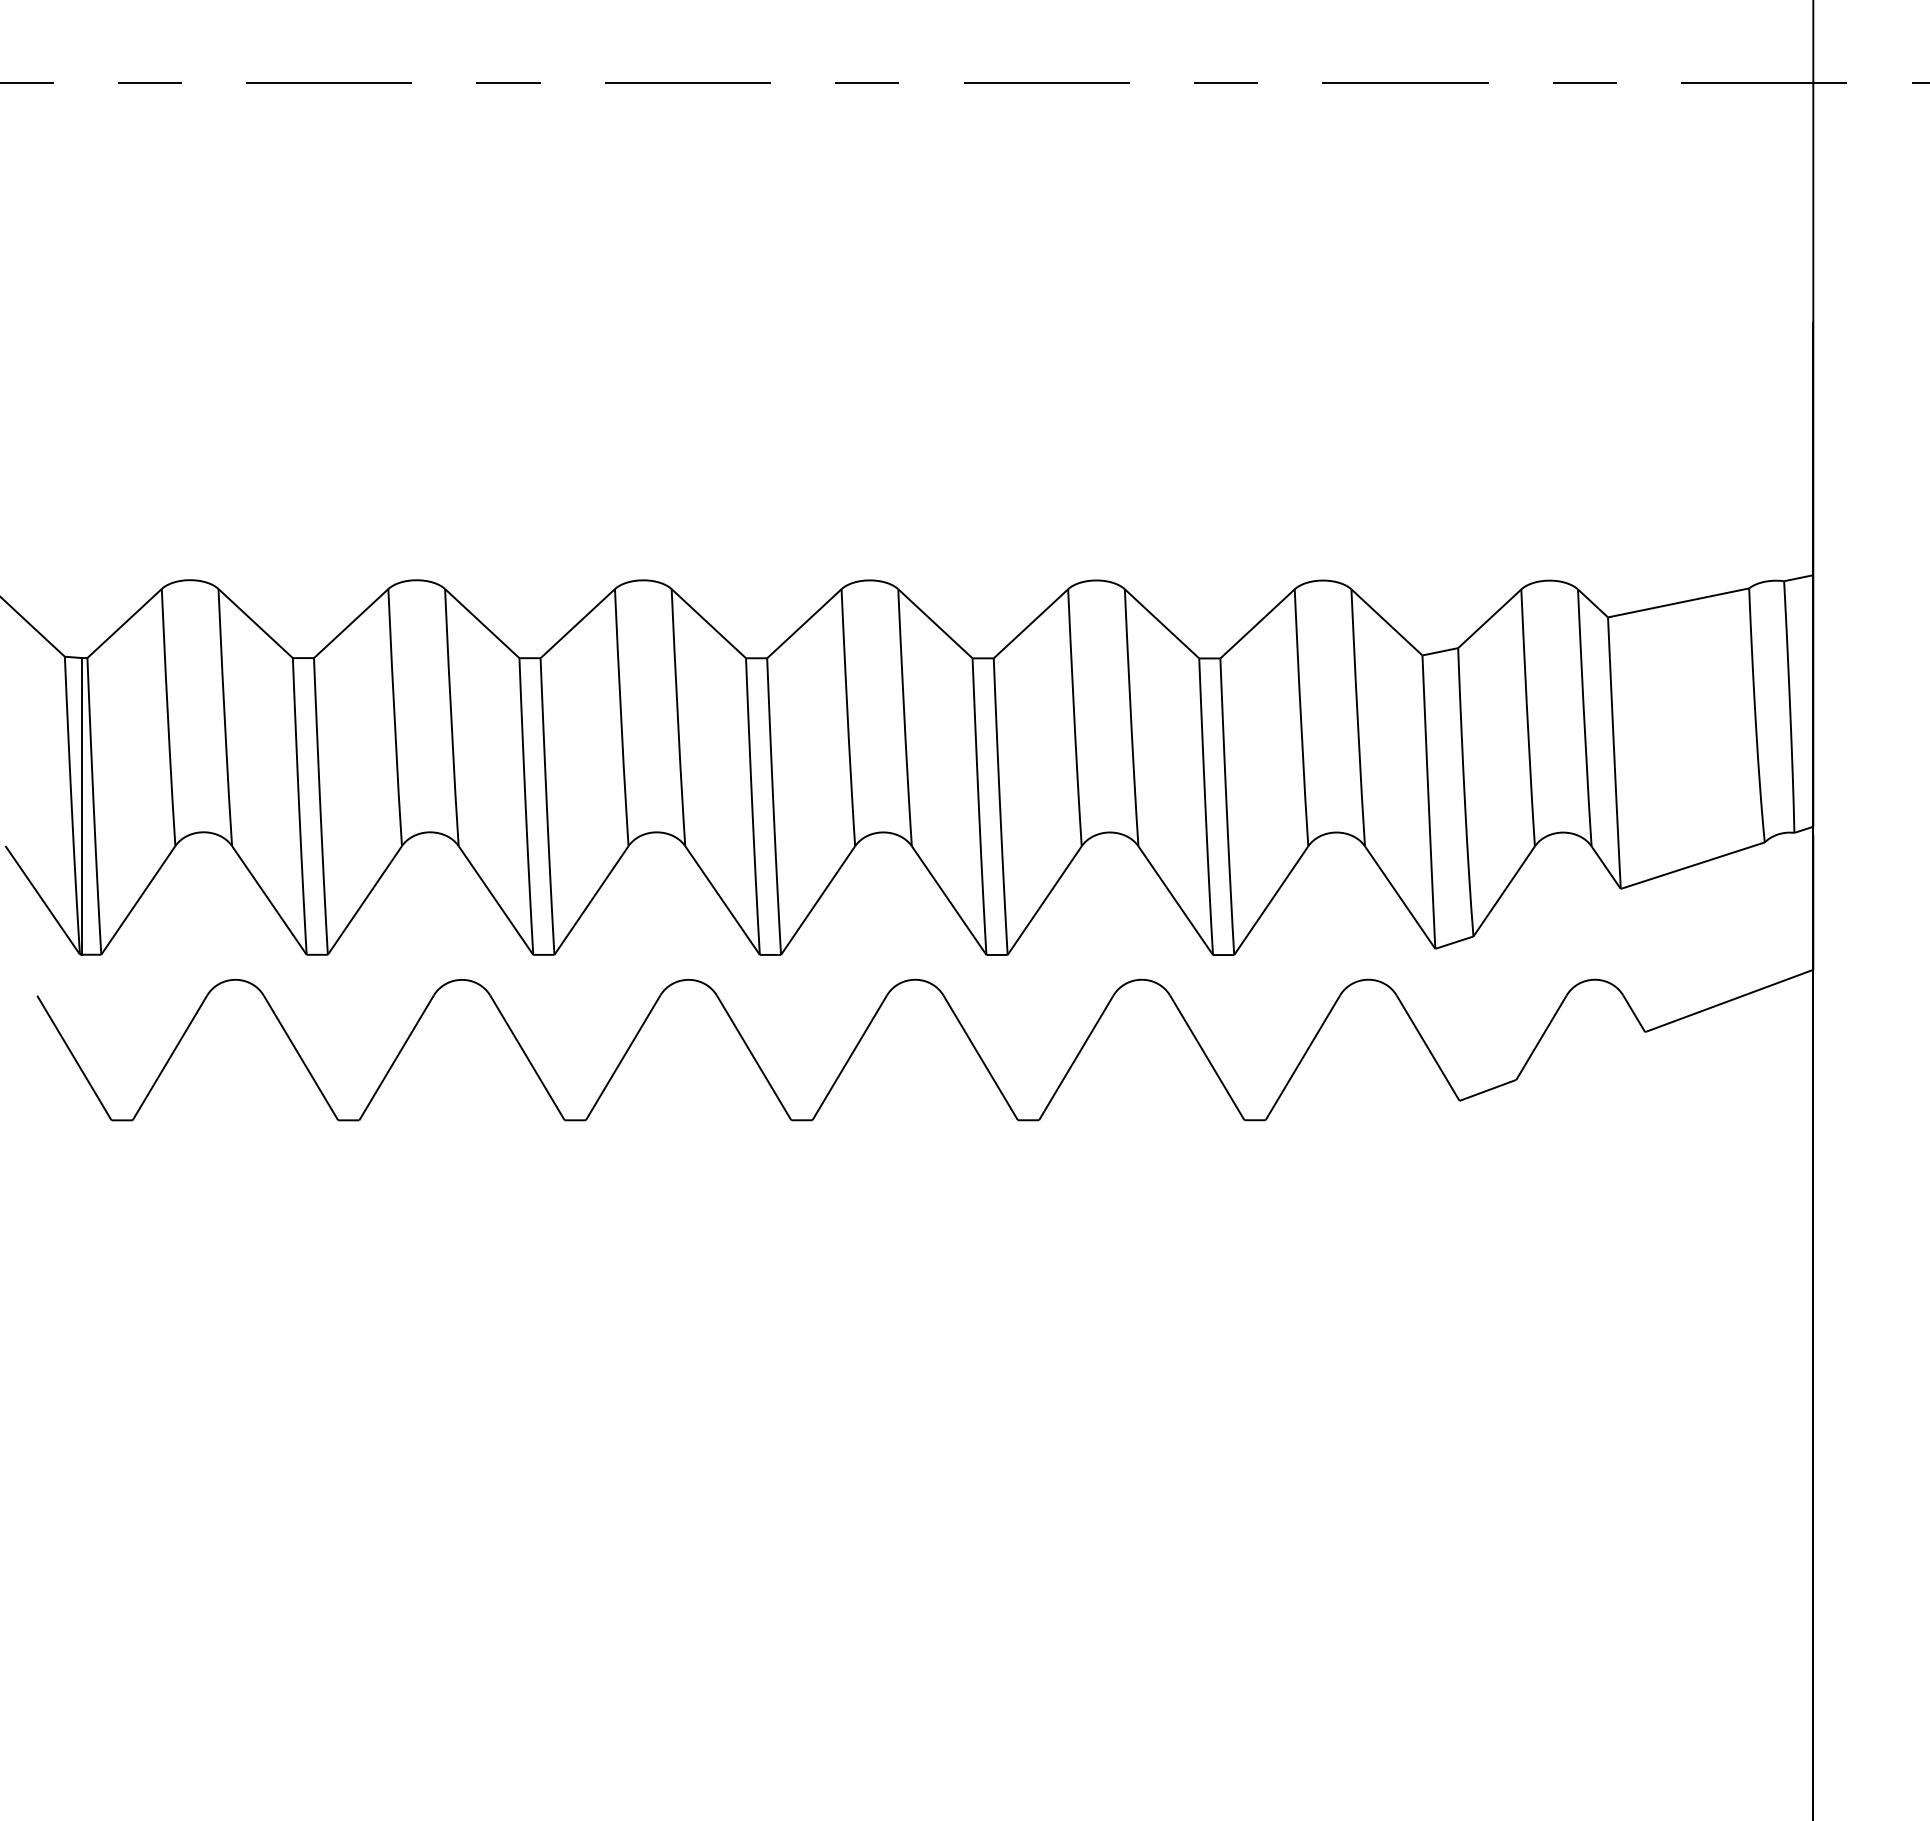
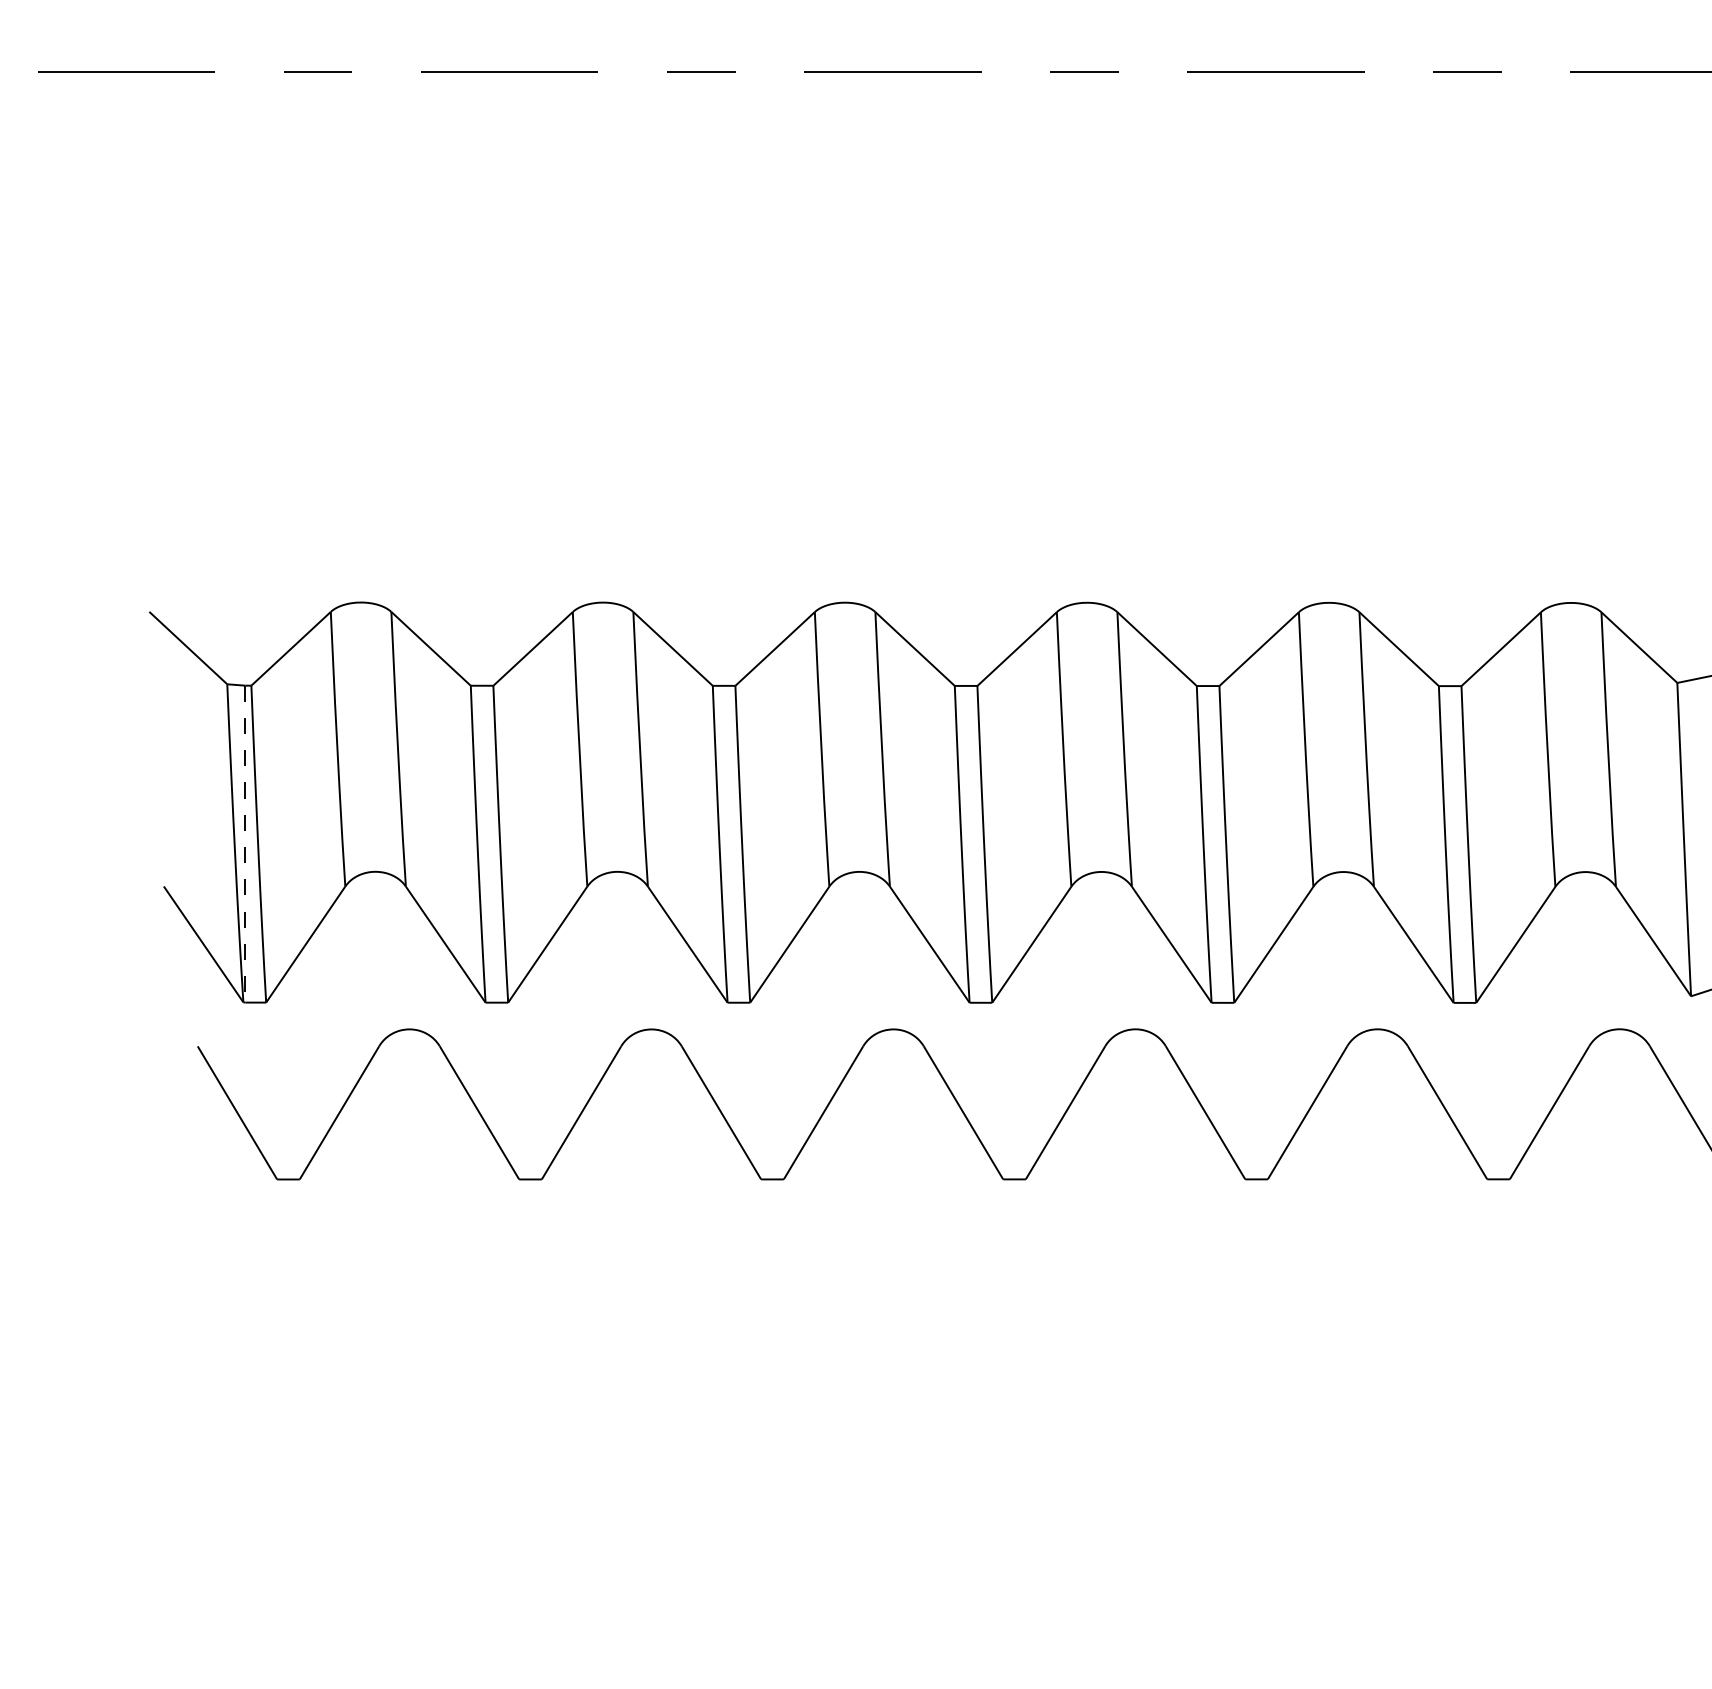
line: (81, 806) -> (245, 844), solid -> dashed

